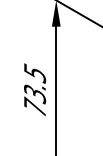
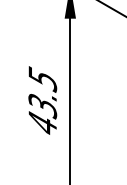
text: (34, 106) -> (42, 122), 73.5 -> 43.5

